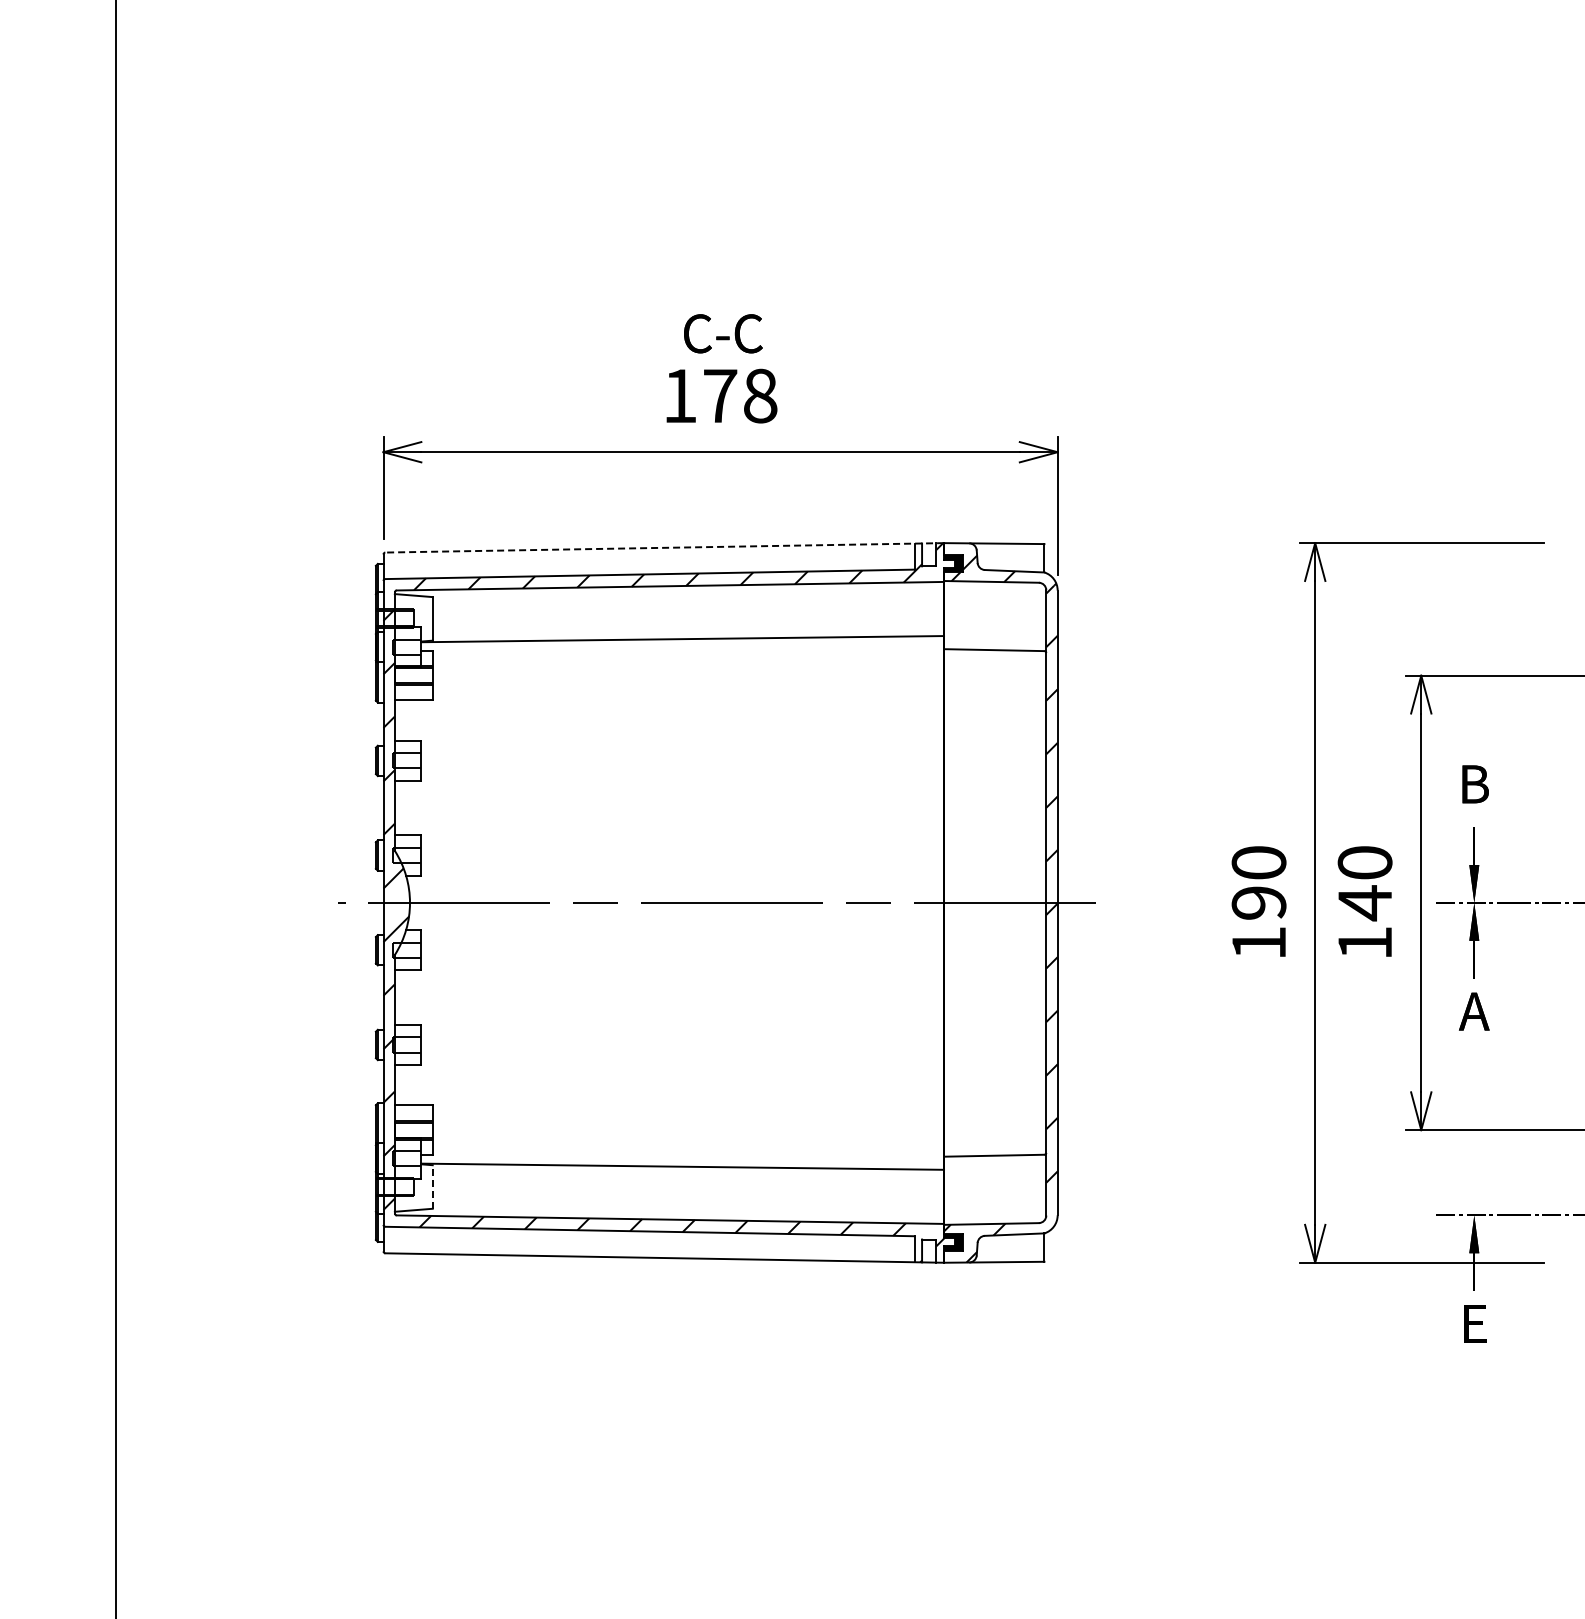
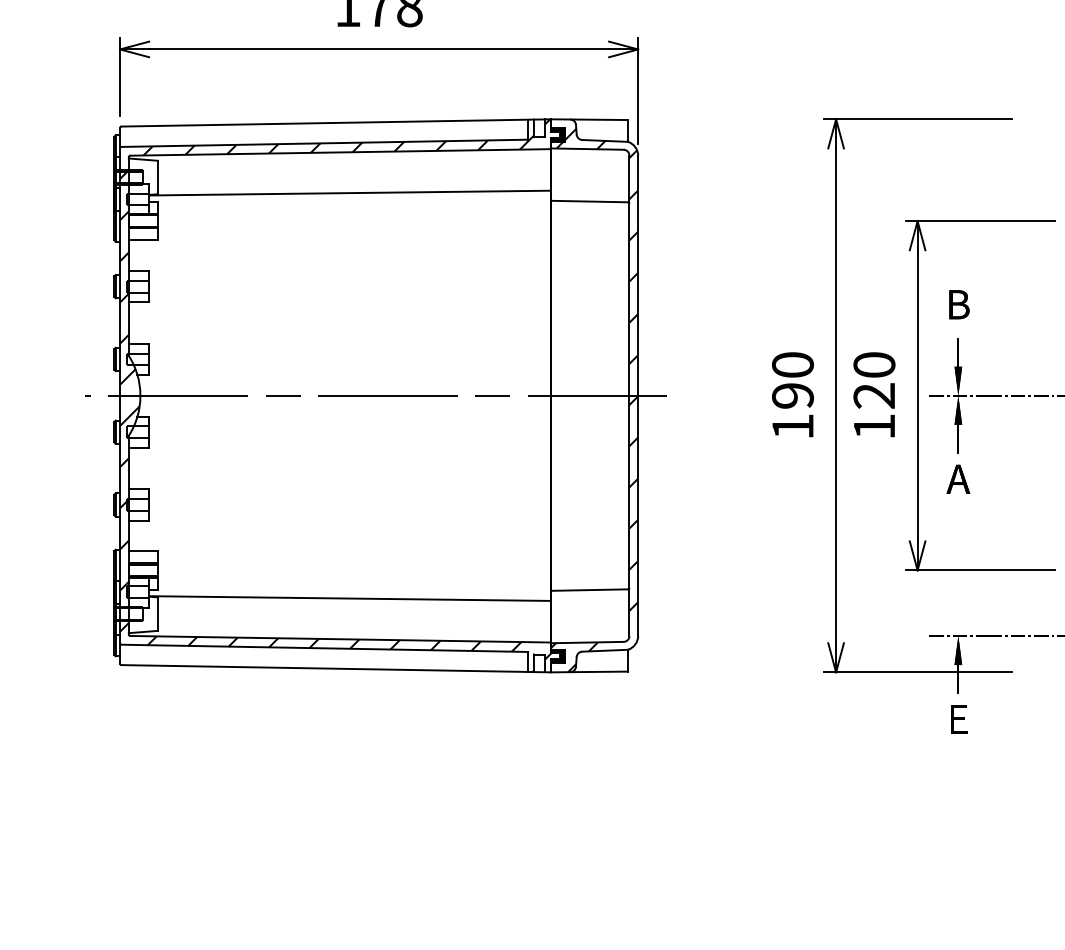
line: (664, 547) -> (336, 122), dashed -> solid
text: (1364, 903) -> (873, 396), 140 -> 120
line: (432, 1187) -> (157, 614), dashed -> solid

